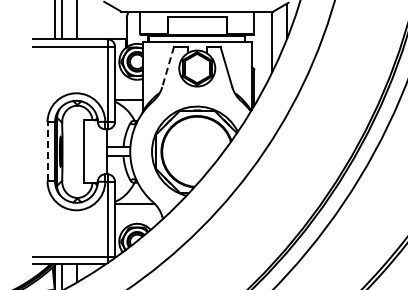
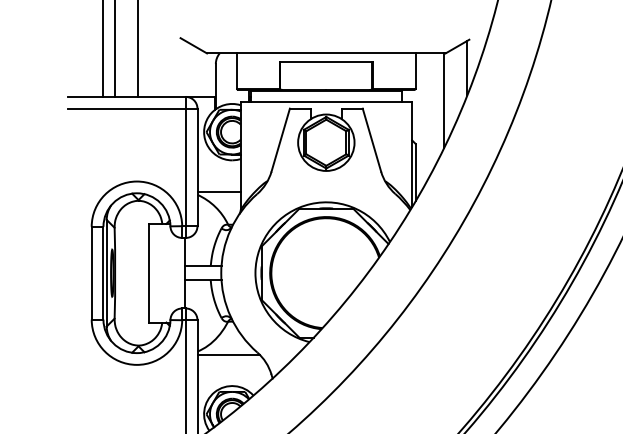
line: (168, 66) -> (281, 139), dashed -> solid
line: (47, 151) -> (91, 272), dashed -> solid

